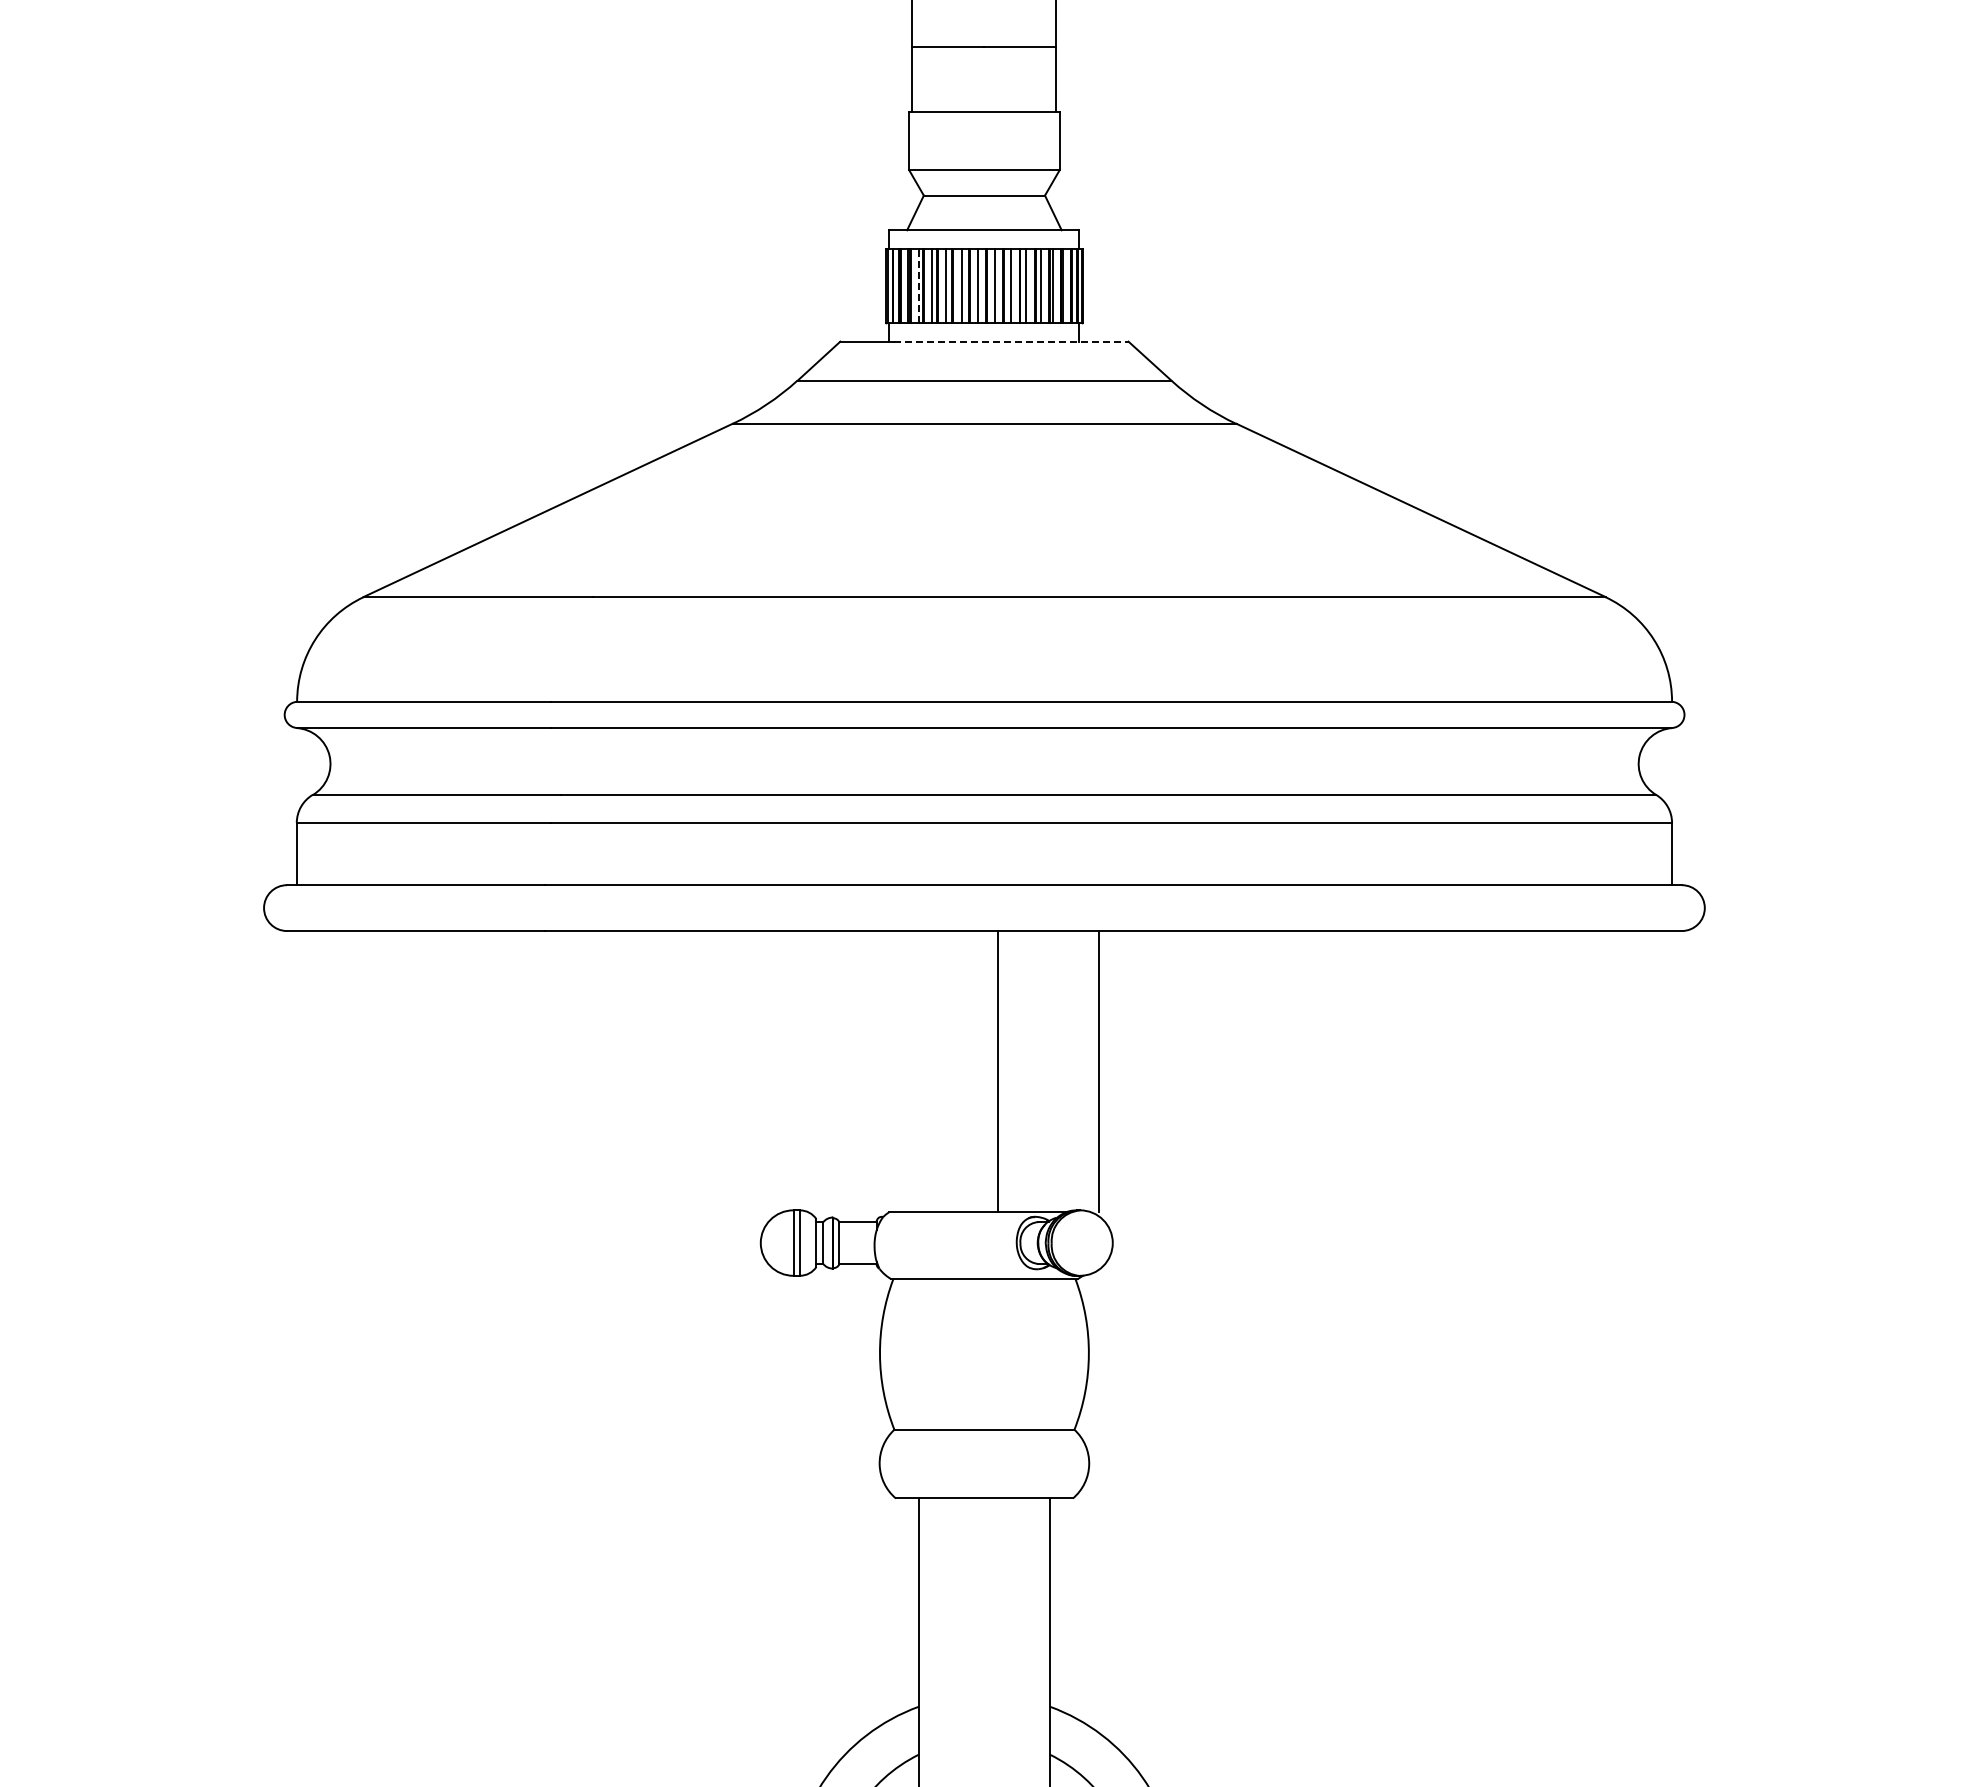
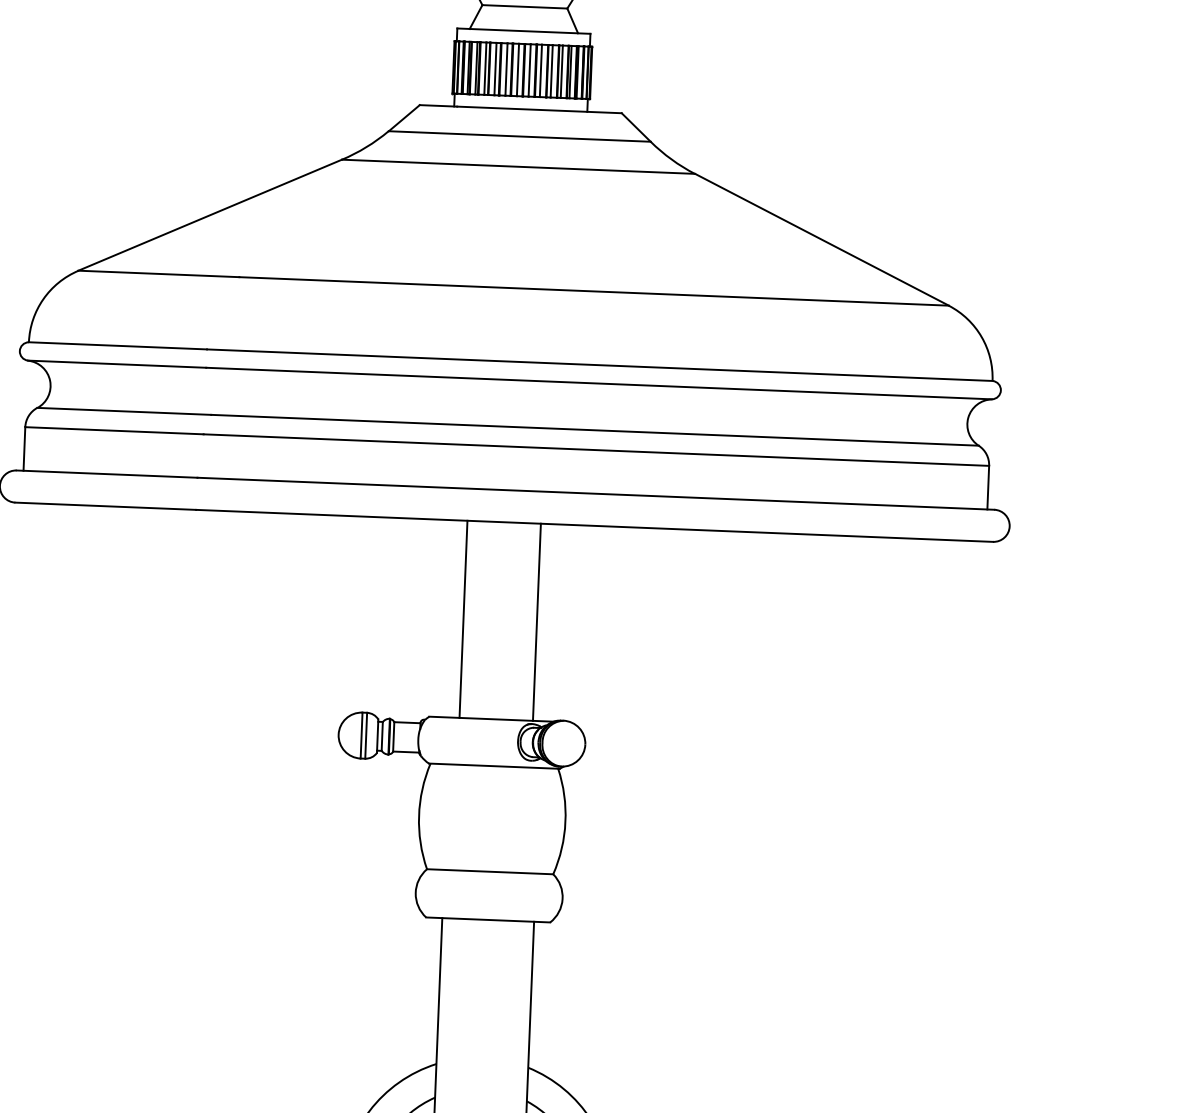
line: (918, 285) -> (476, 67), dashed -> solid
line: (1011, 341) -> (539, 109), dashed -> solid
line: (998, 1071) -> (463, 619), moved
line: (1098, 1071) -> (536, 622), moved

